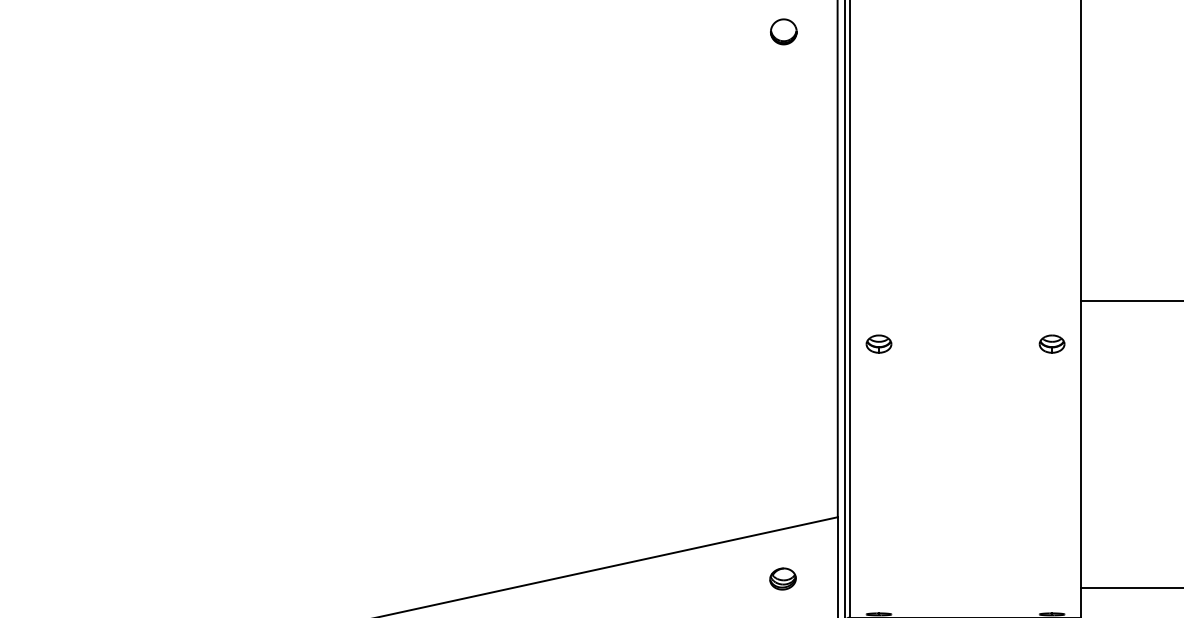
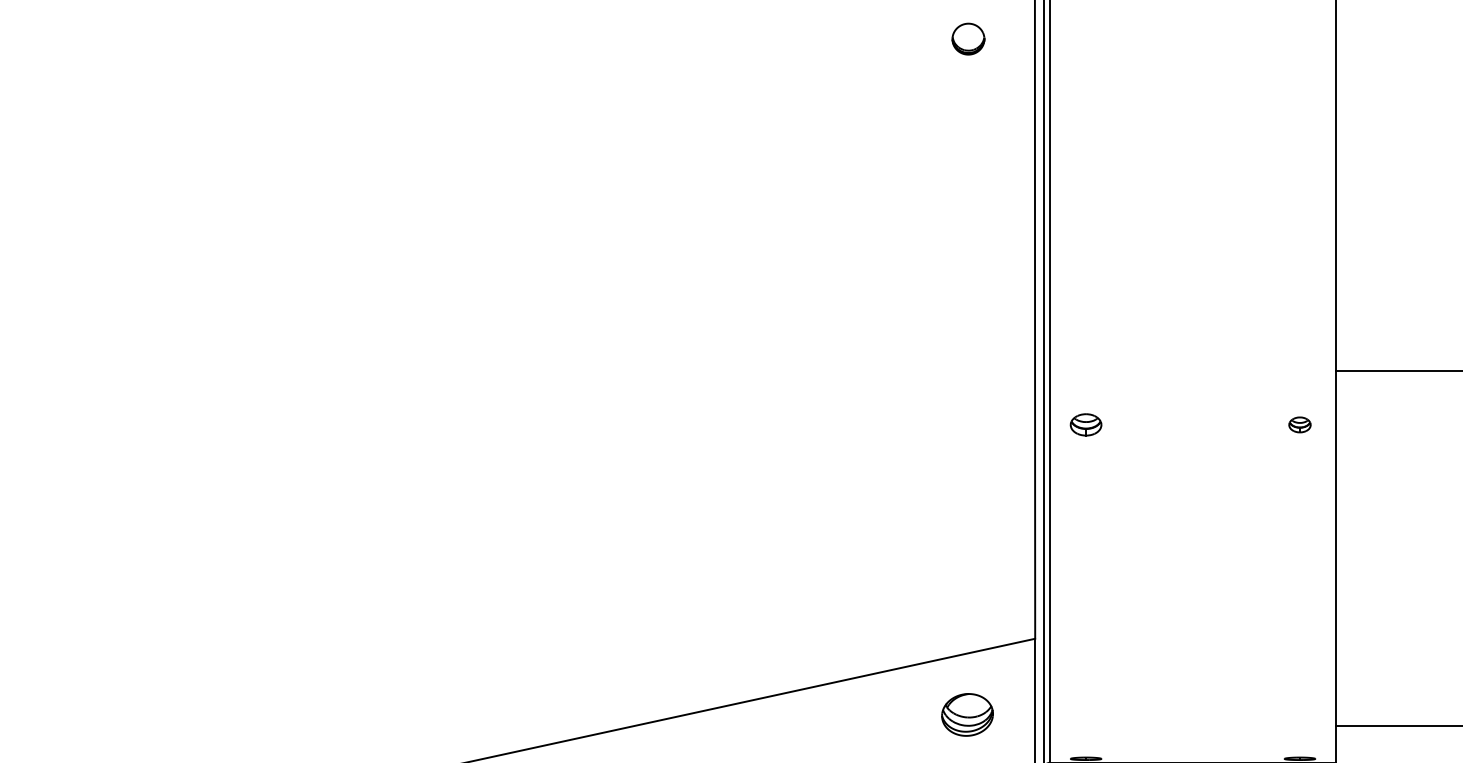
part: (1051, 343) -> (1299, 424), size x0.7
part: (783, 579) -> (967, 715), size x1.6

